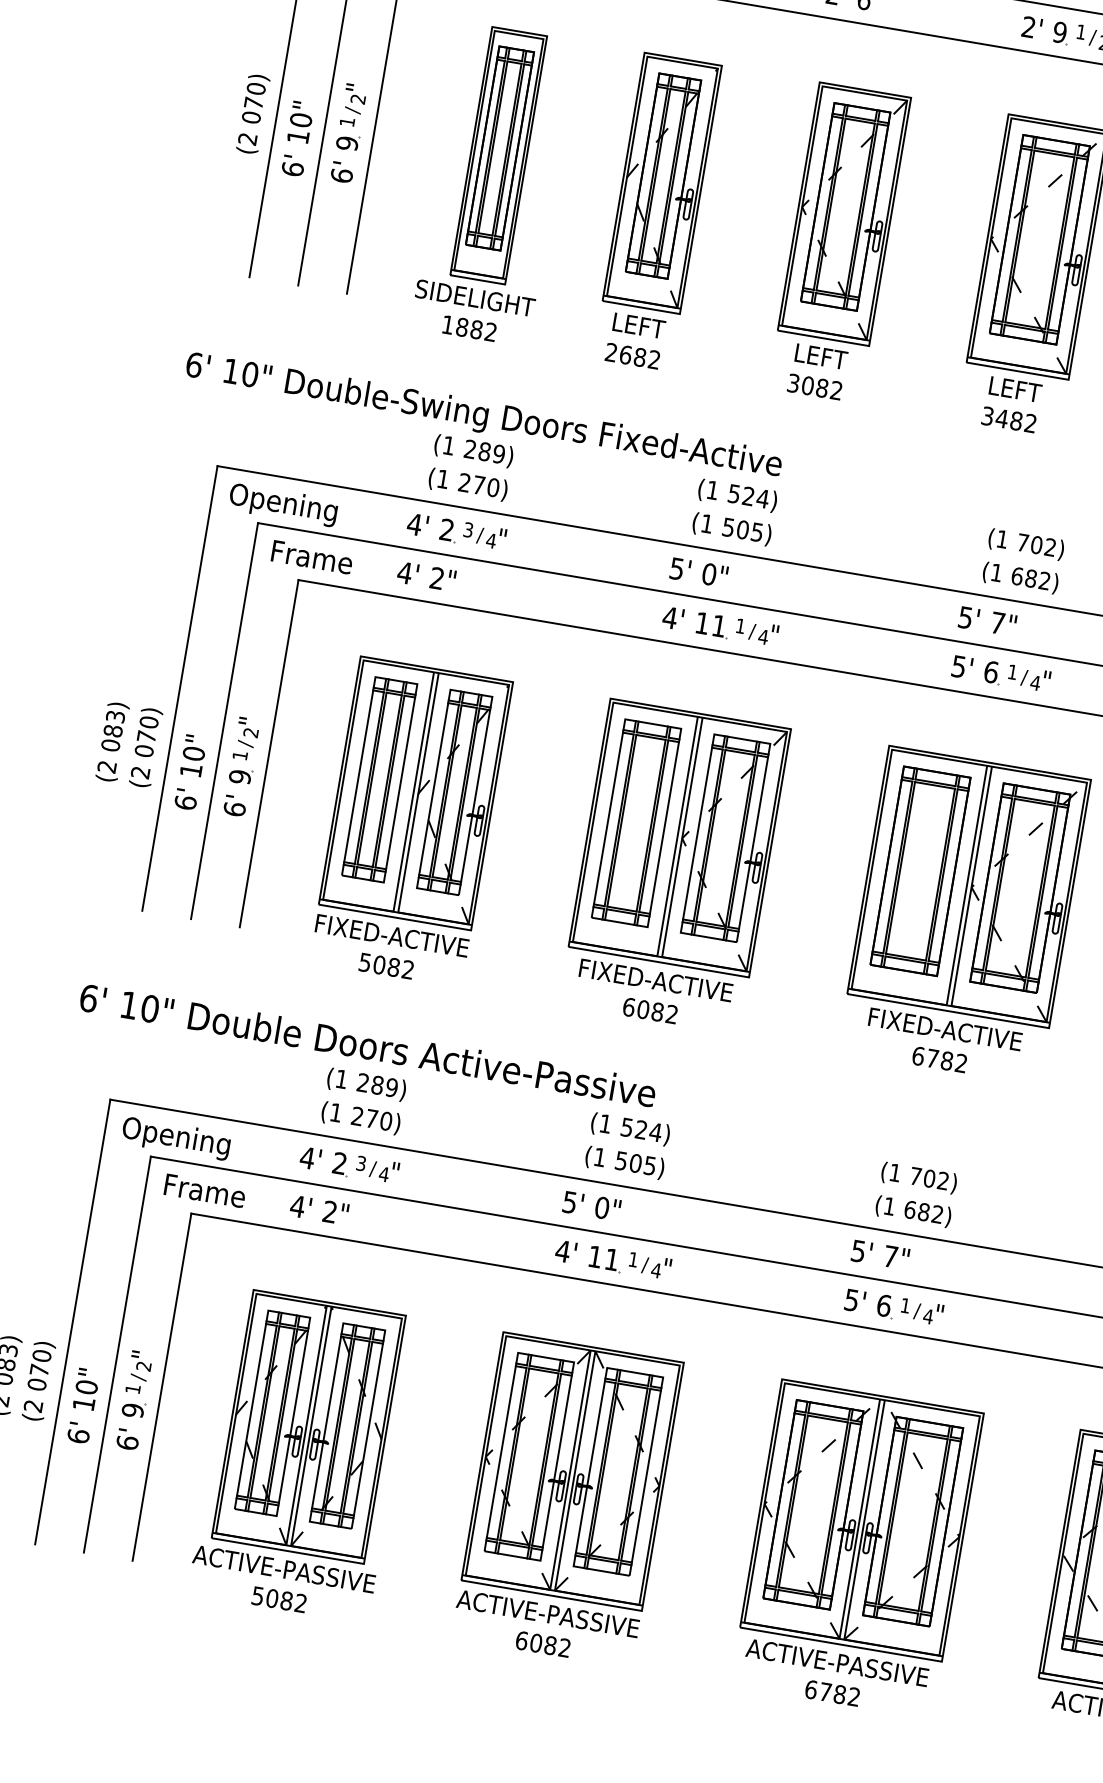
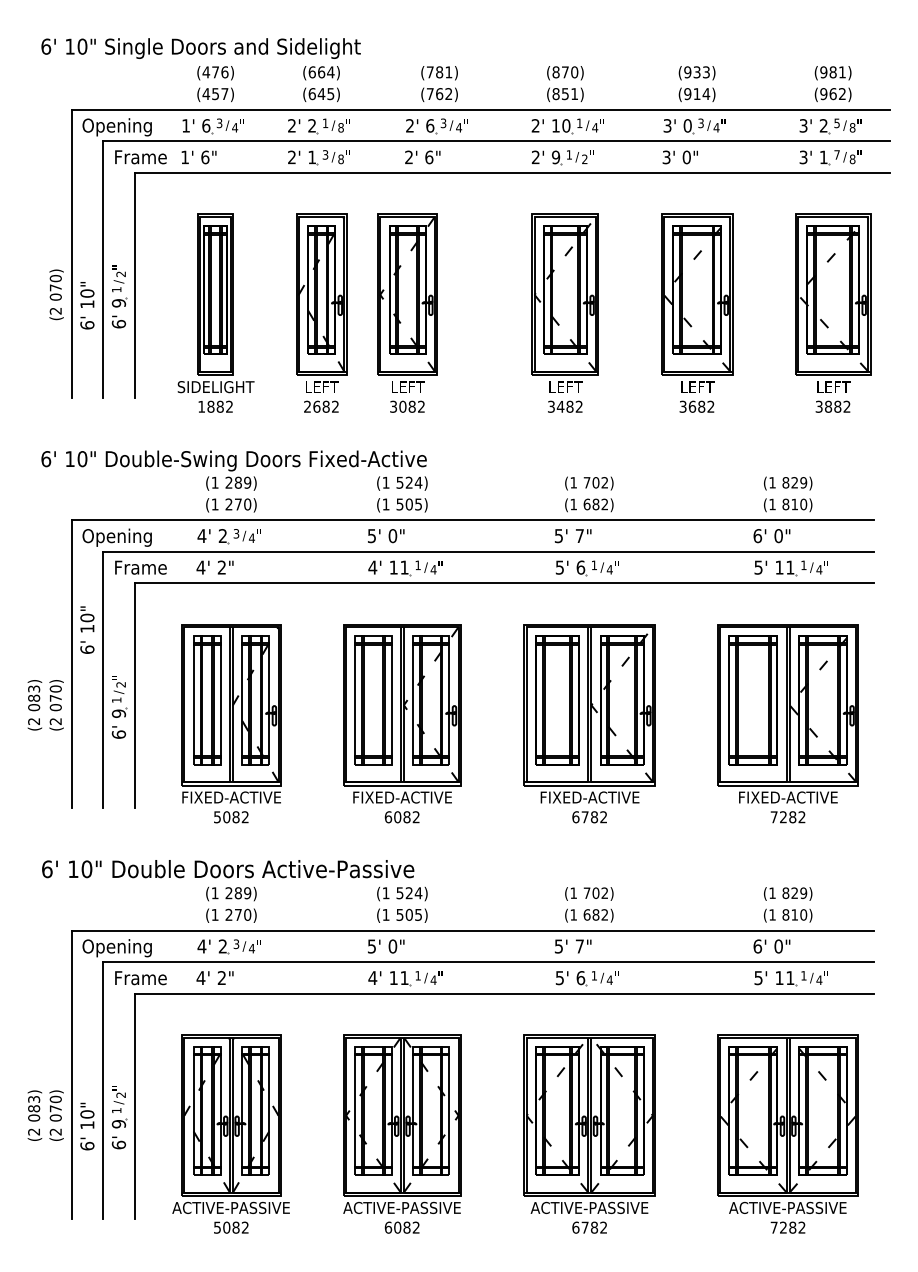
part: (839, 241) -> (407, 312), moved
text: (191, 771) -> (87, 629), moved

